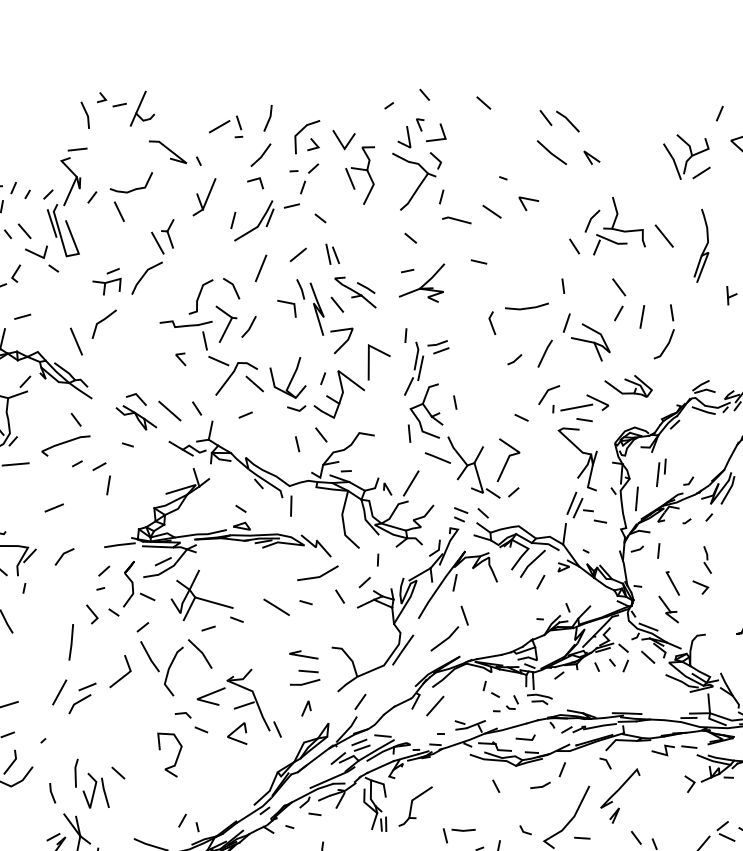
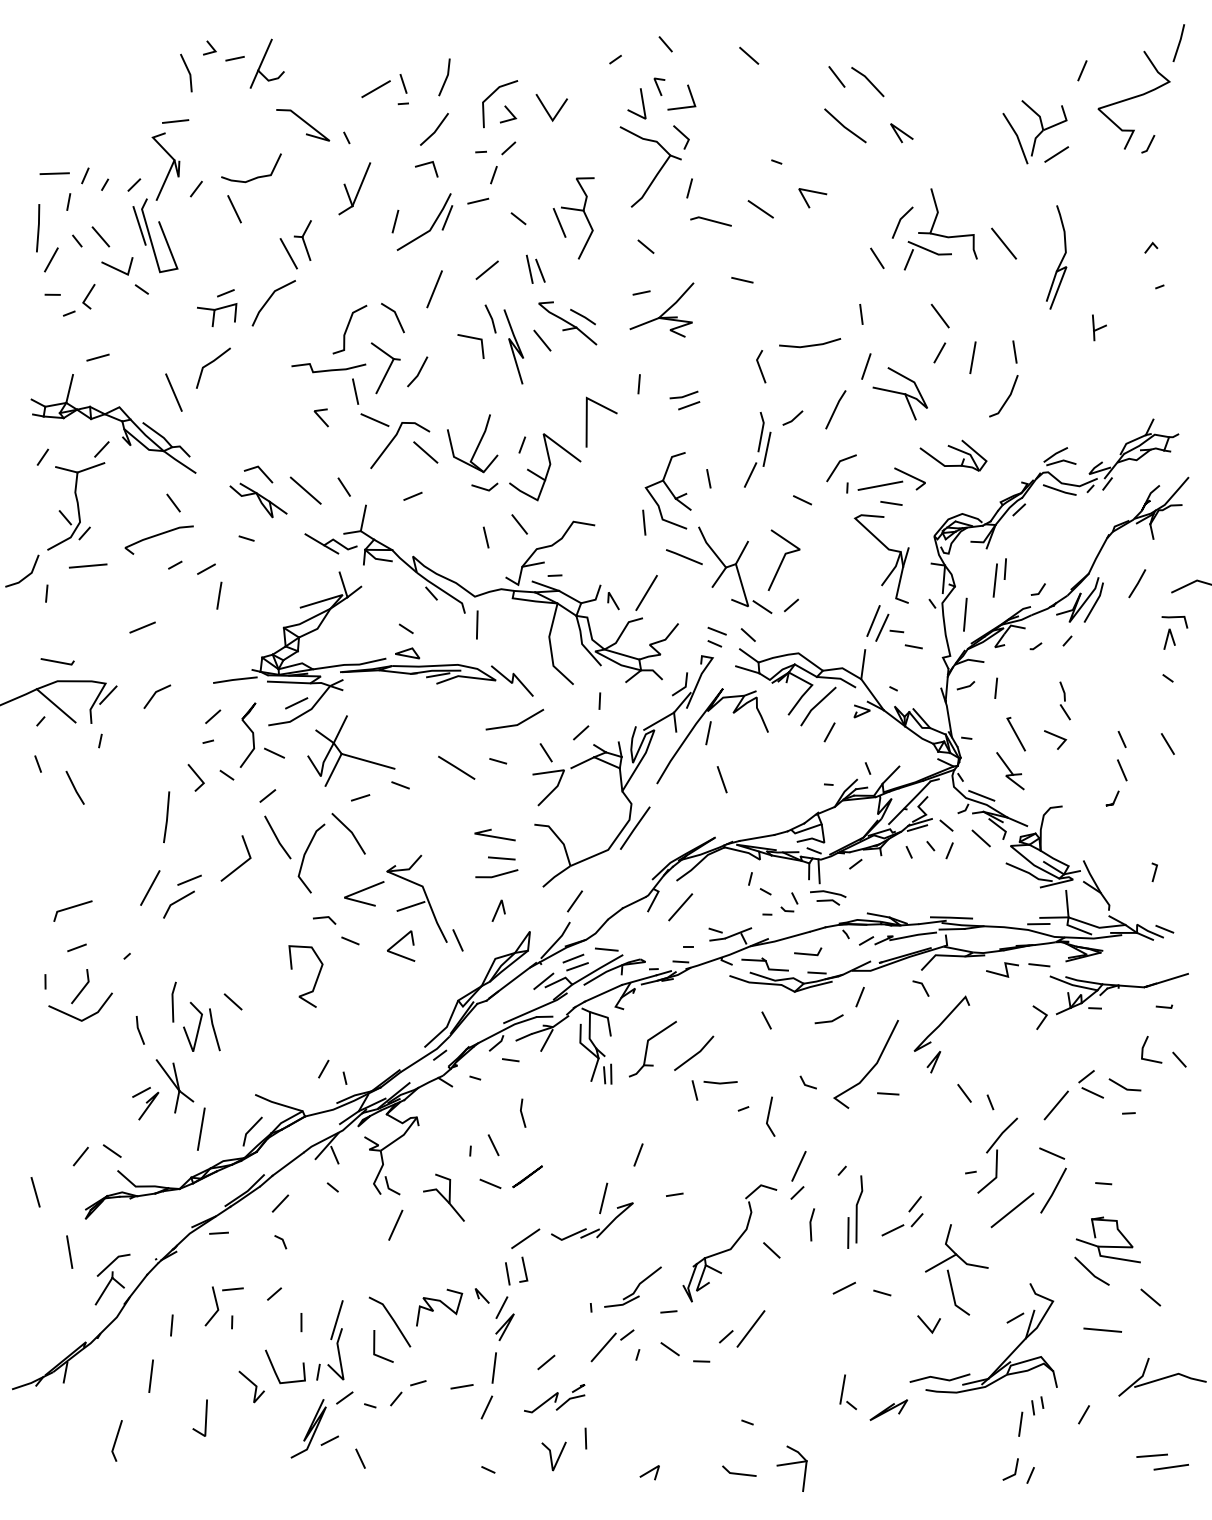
part: (360, 170) -> (573, 210), moved
line: (343, 342) -> (551, 790), moved
part: (413, 368) -> (757, 449), moved
line: (445, 638) -> (695, 1053), moved

